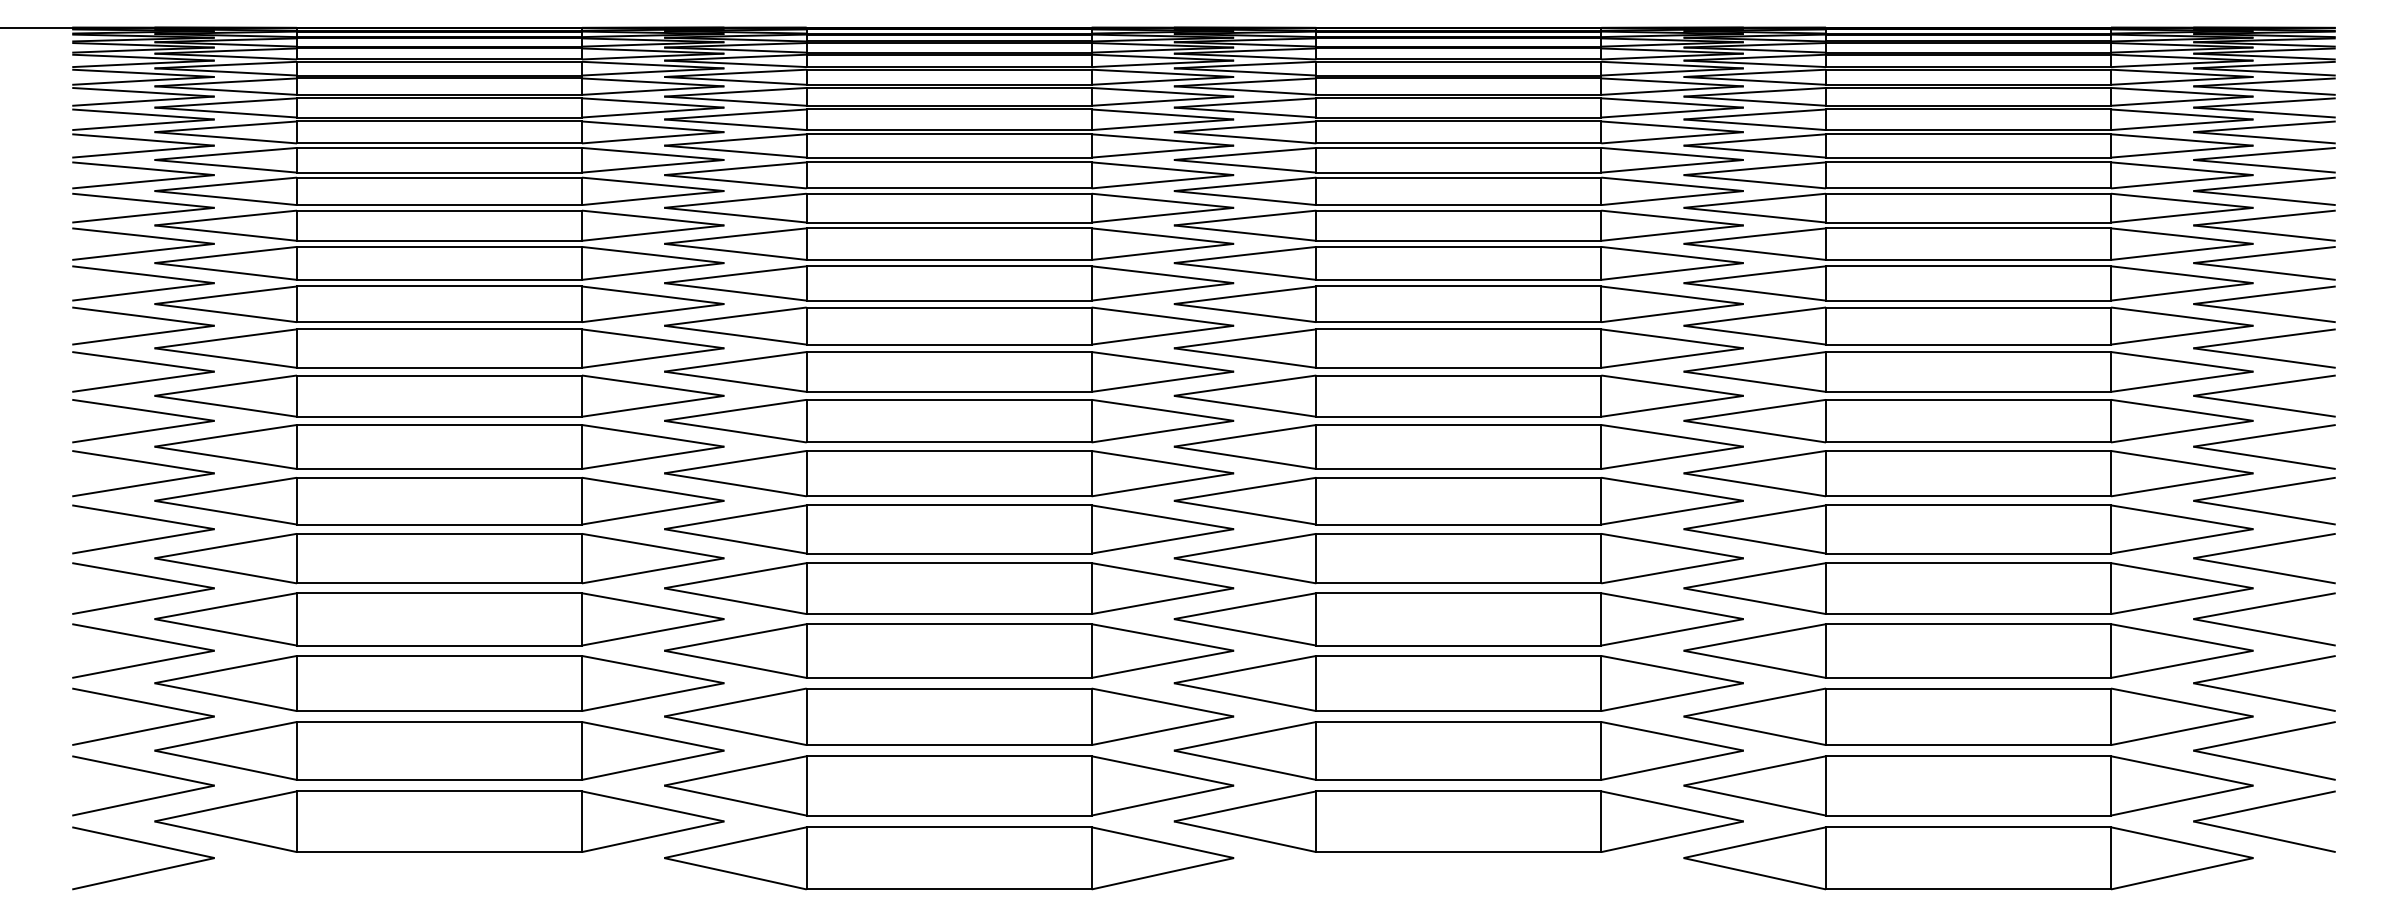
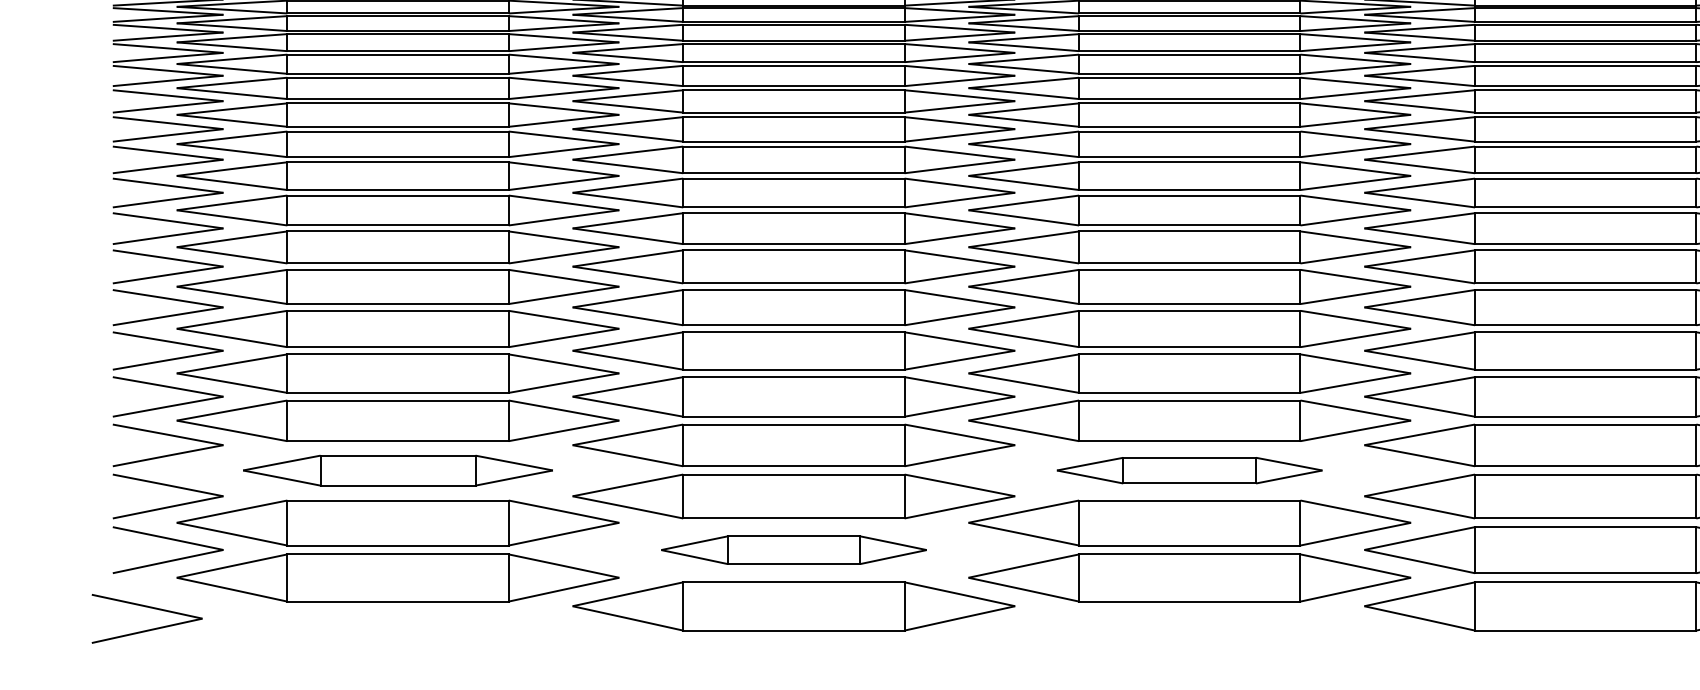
part: (439, 683) -> (398, 470), size x0.7
part: (1458, 683) -> (1189, 470), size x0.6
part: (949, 785) -> (794, 549), size x0.6
part: (147, 871) -> (150, 629), moved

